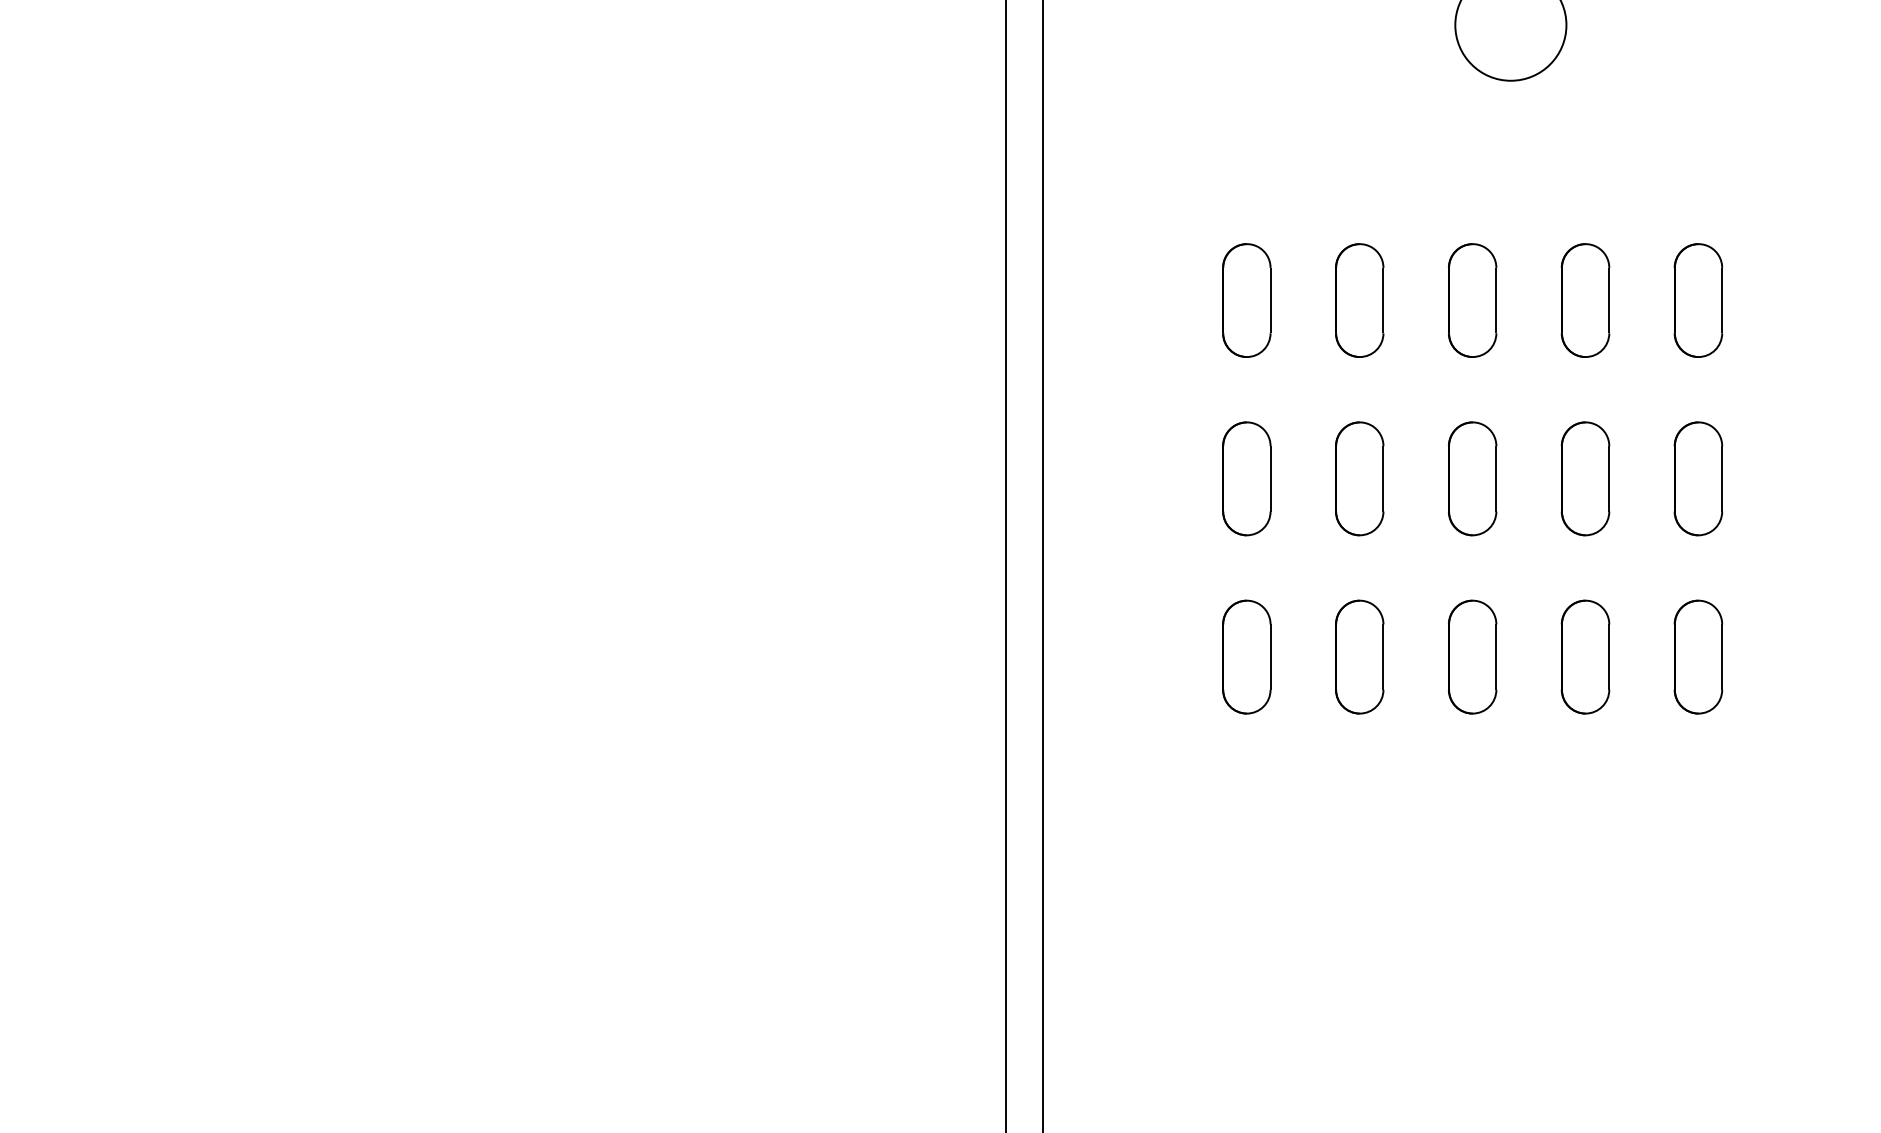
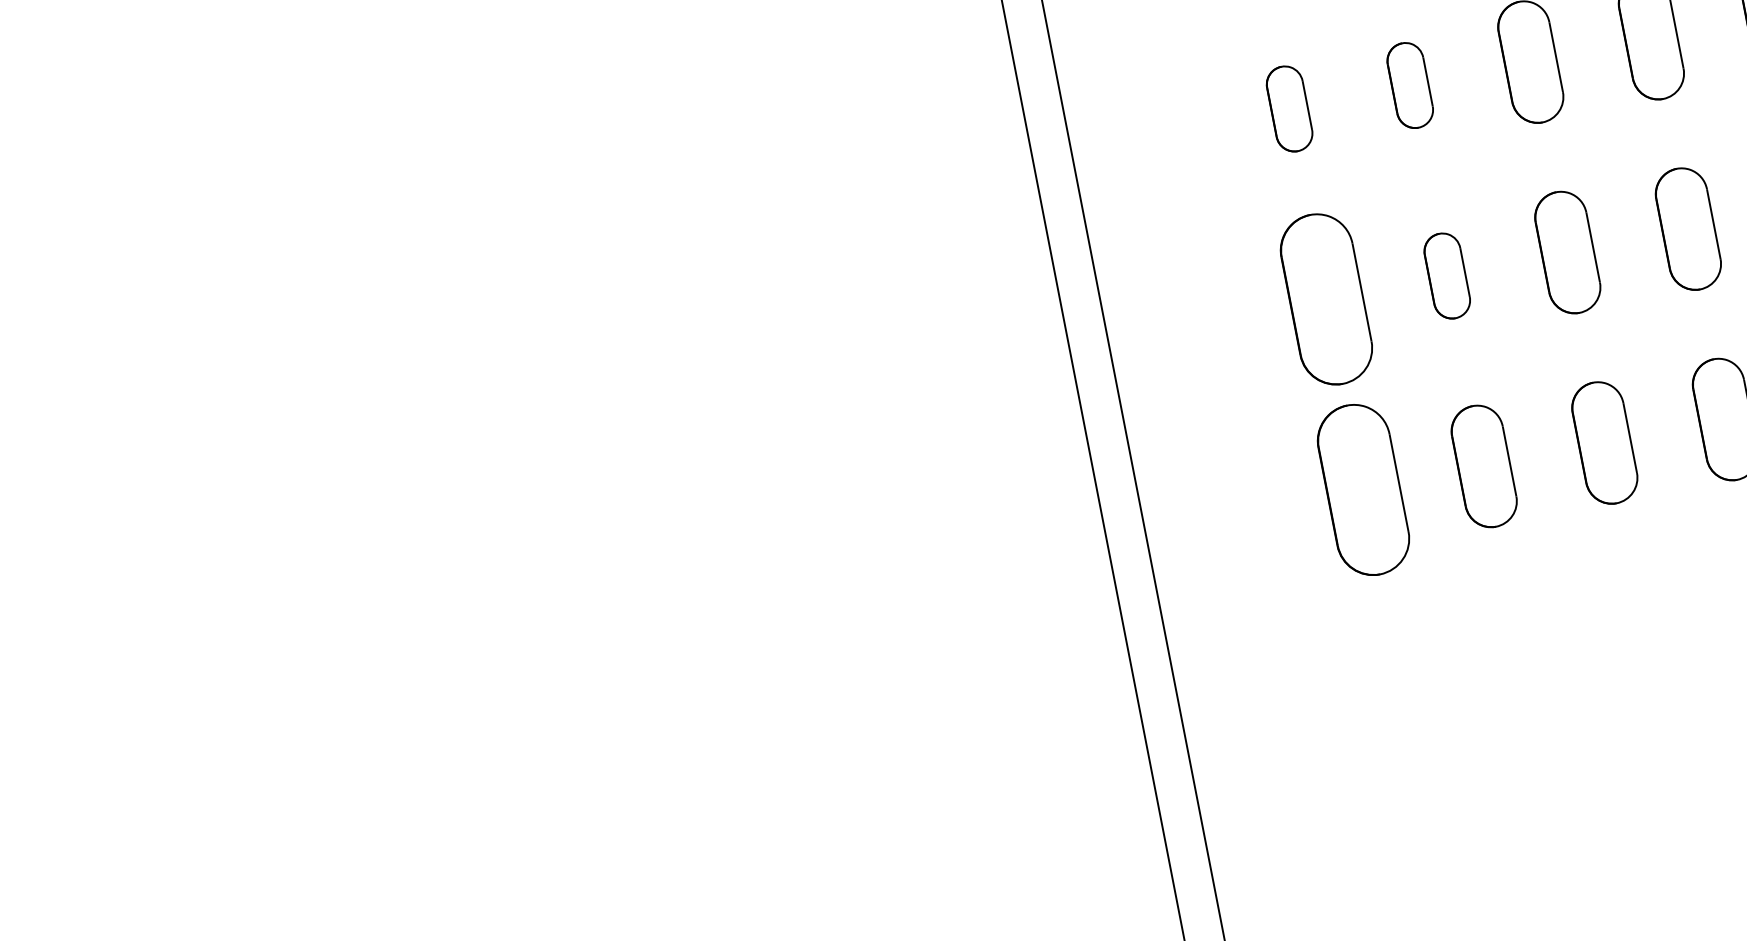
part: (1246, 300) -> (1289, 109), size x0.7
part: (1359, 300) -> (1409, 85), size x0.7
part: (1246, 478) -> (1326, 299), size x1.4
part: (1359, 478) -> (1446, 275), size x0.7
part: (1246, 656) -> (1363, 489), size x1.4

